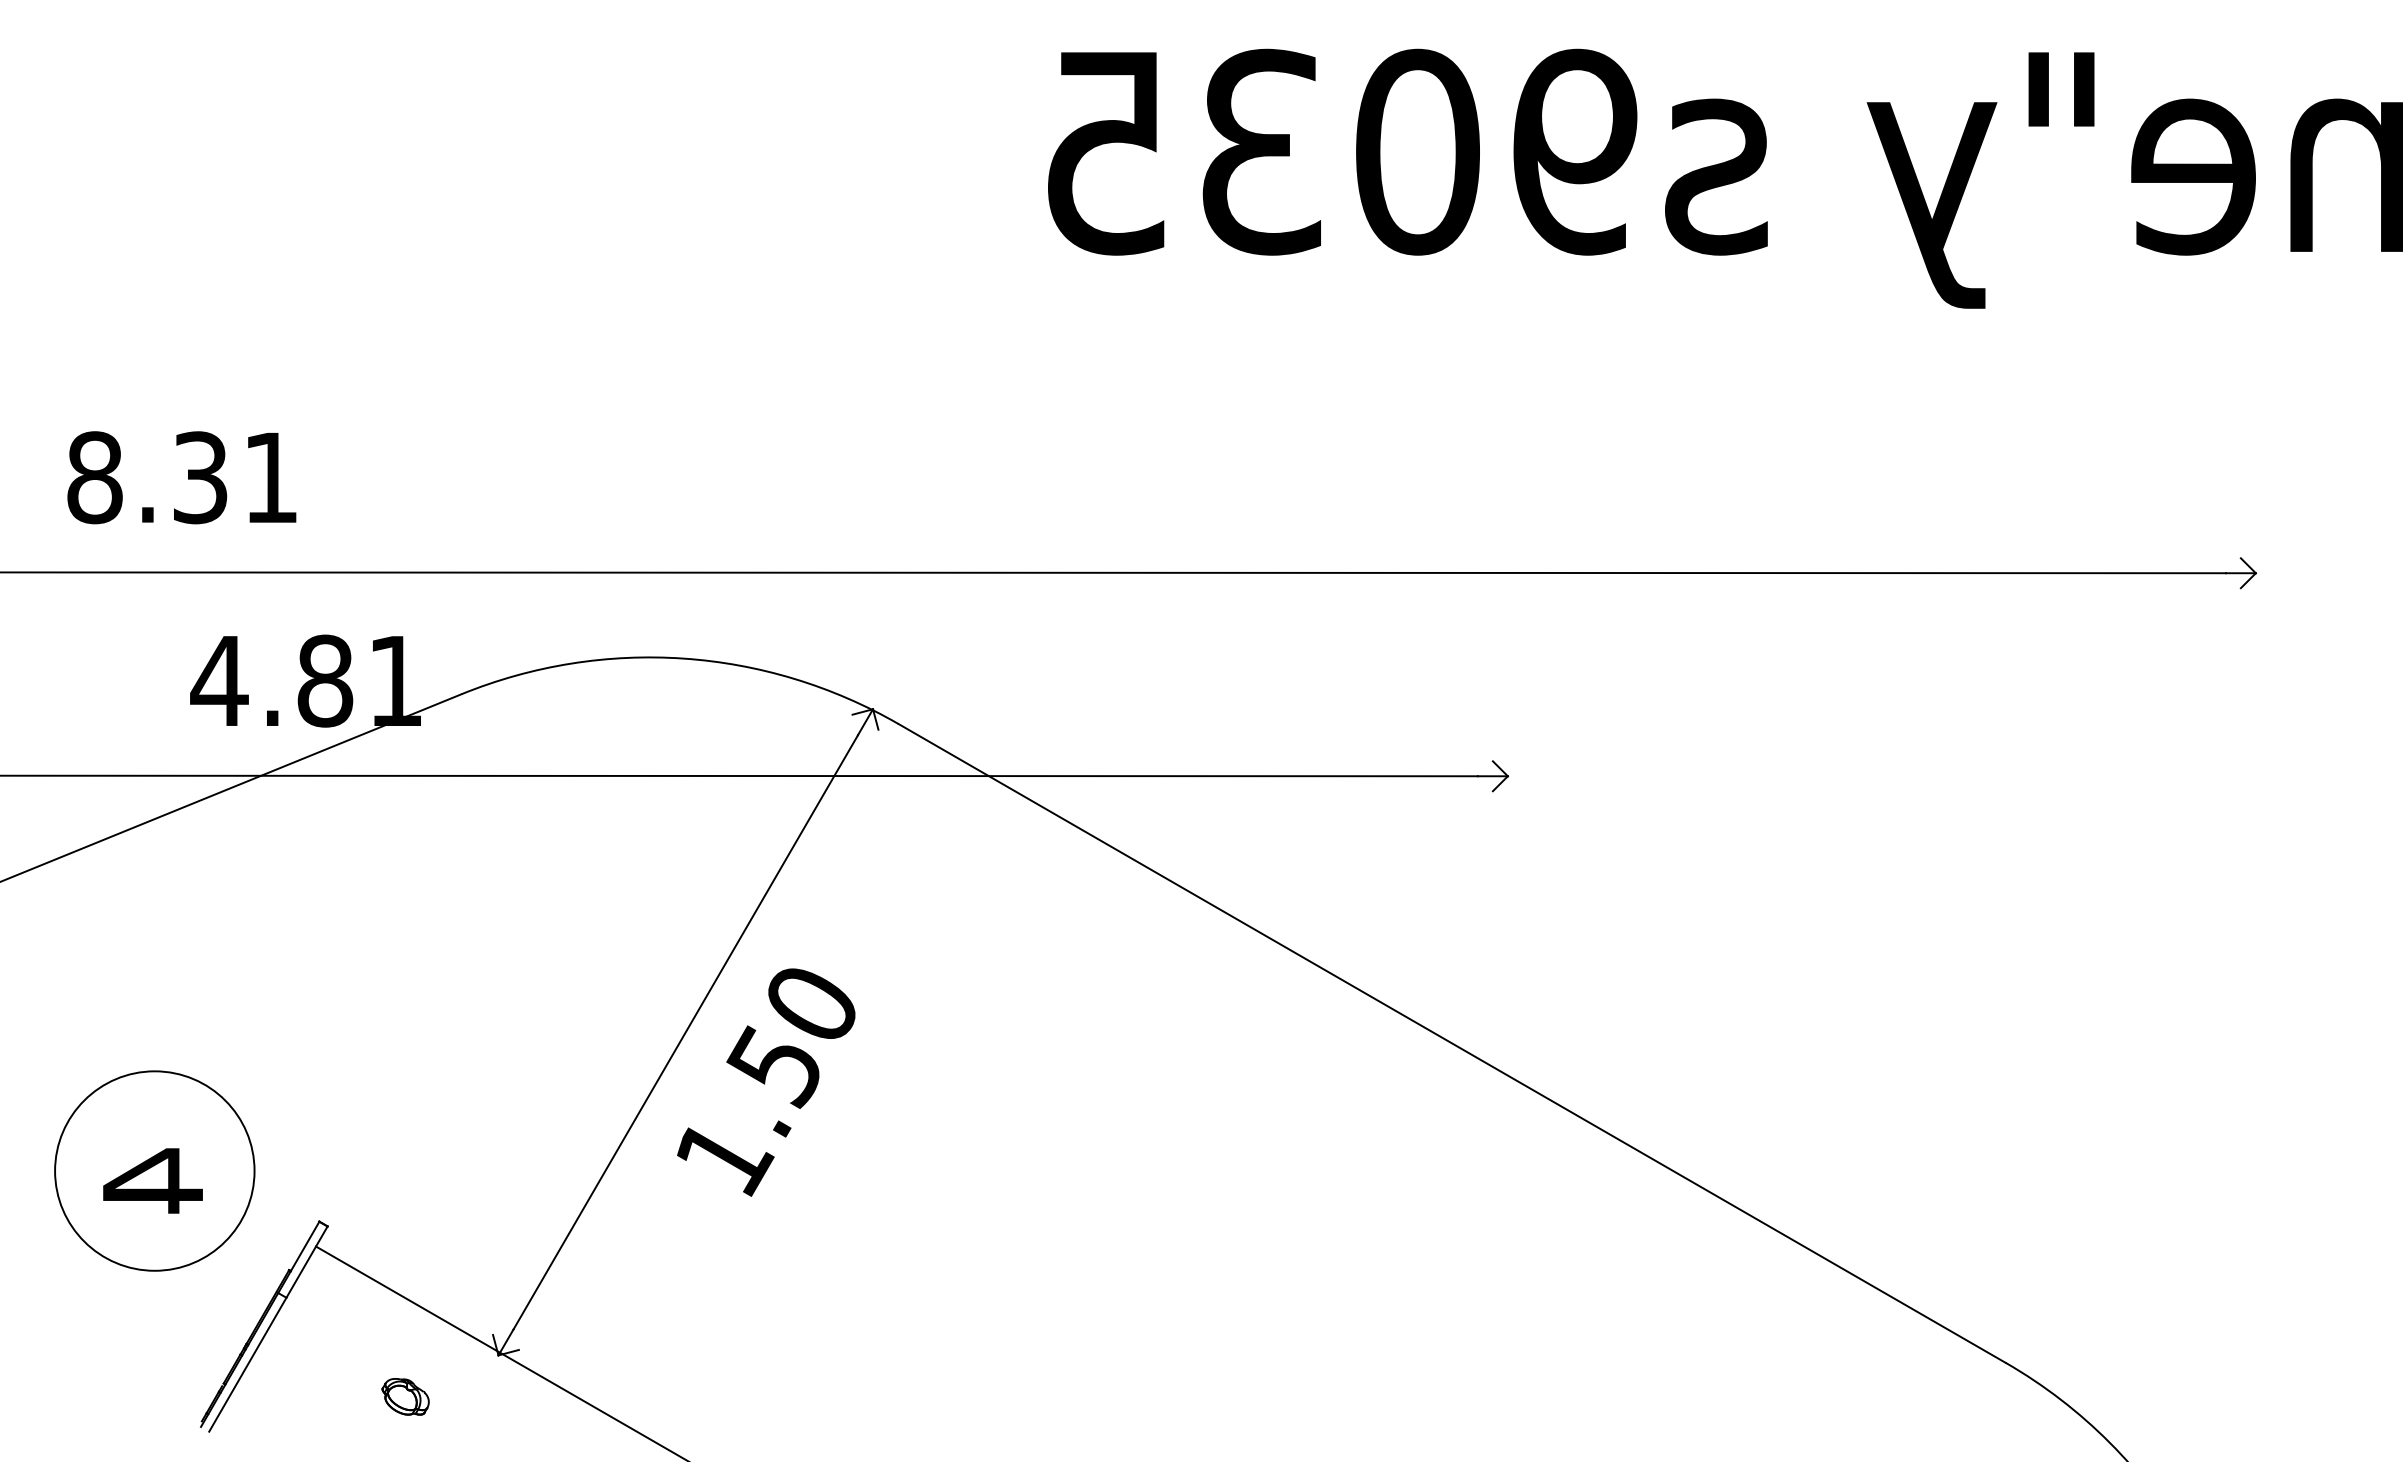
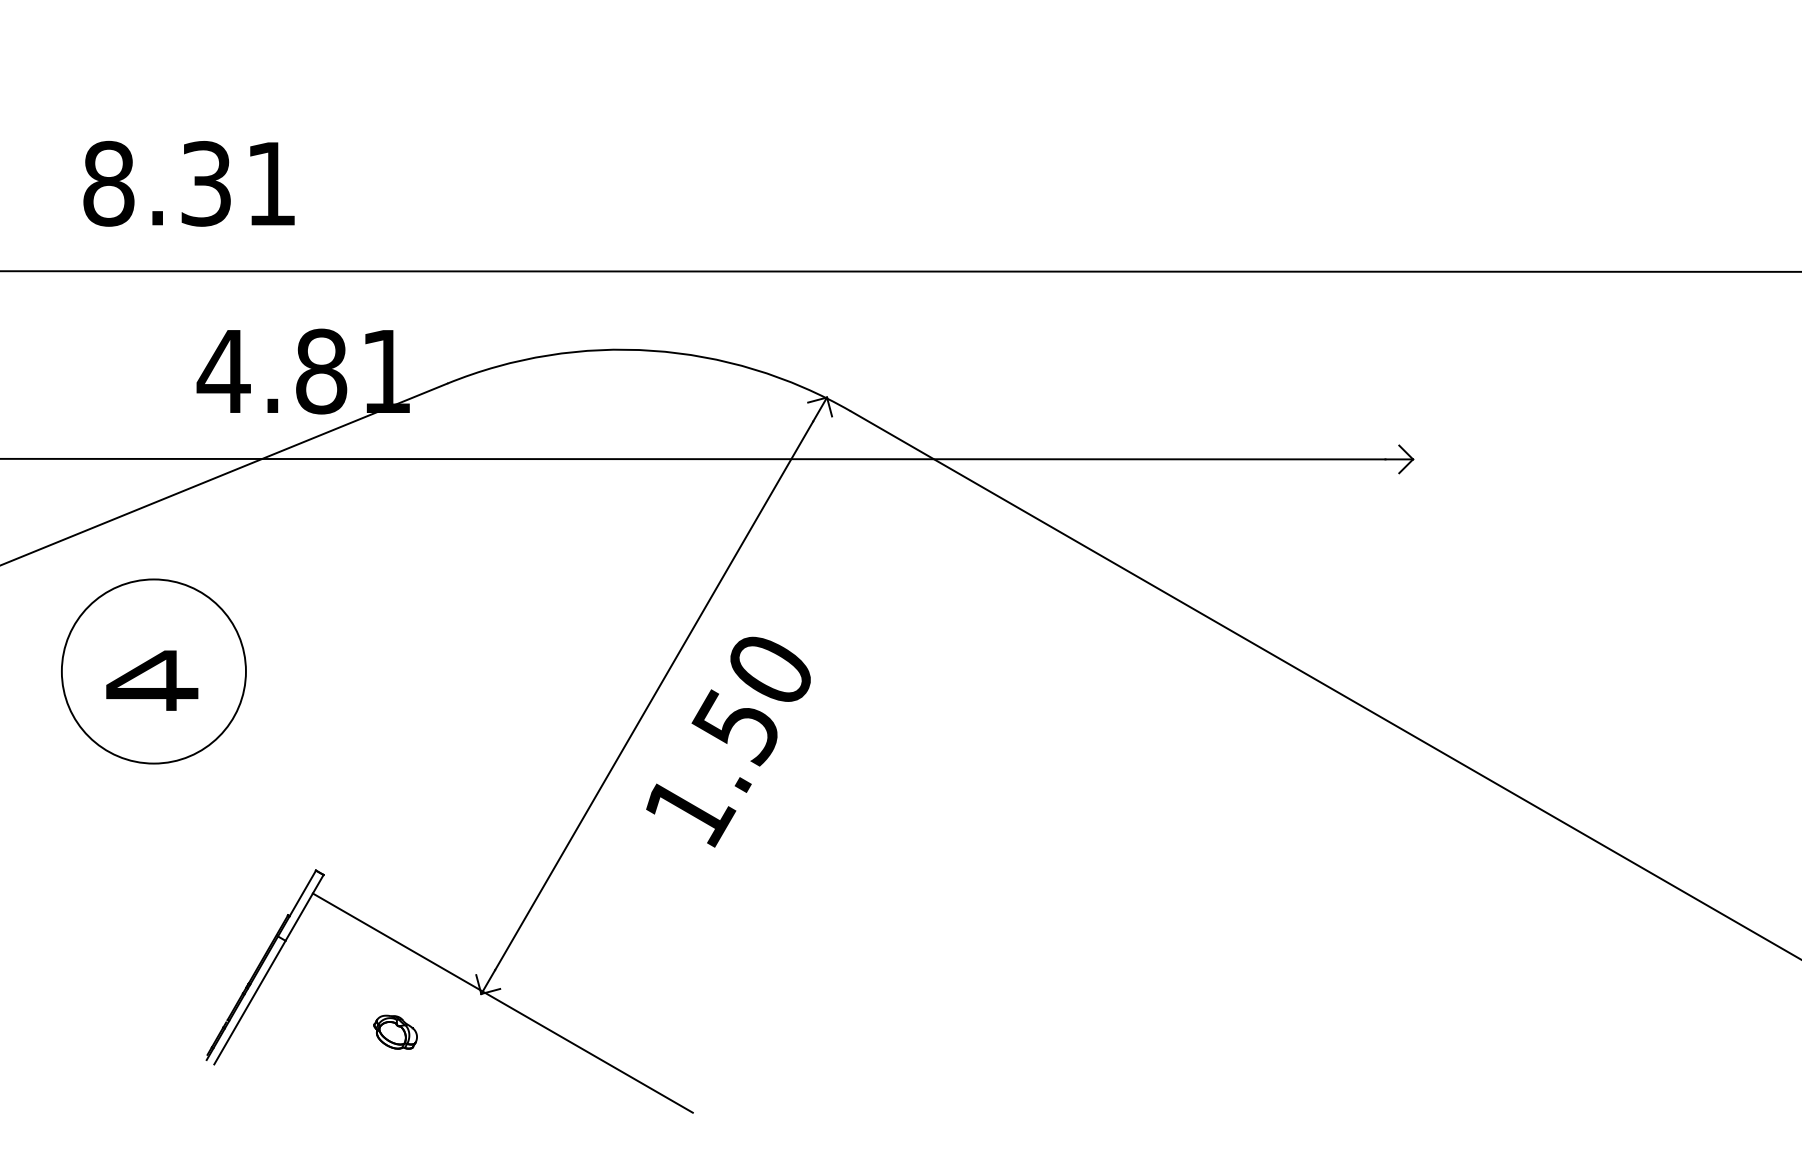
part: (154, 1170) -> (153, 671), moved

